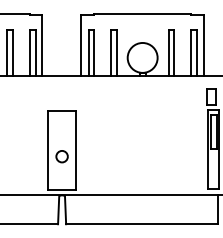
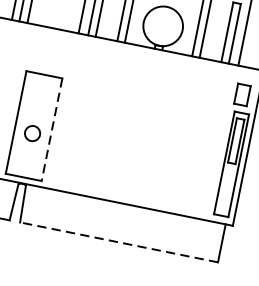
line: (75, 151) -> (51, 130), solid -> dashed
line: (141, 224) -> (118, 242), solid -> dashed

